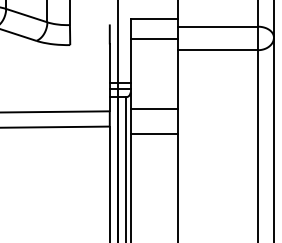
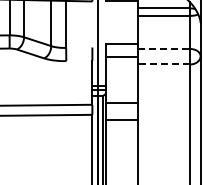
line: (219, 27) -> (164, 49), solid -> dashed
line: (217, 50) -> (163, 64), solid -> dashed

